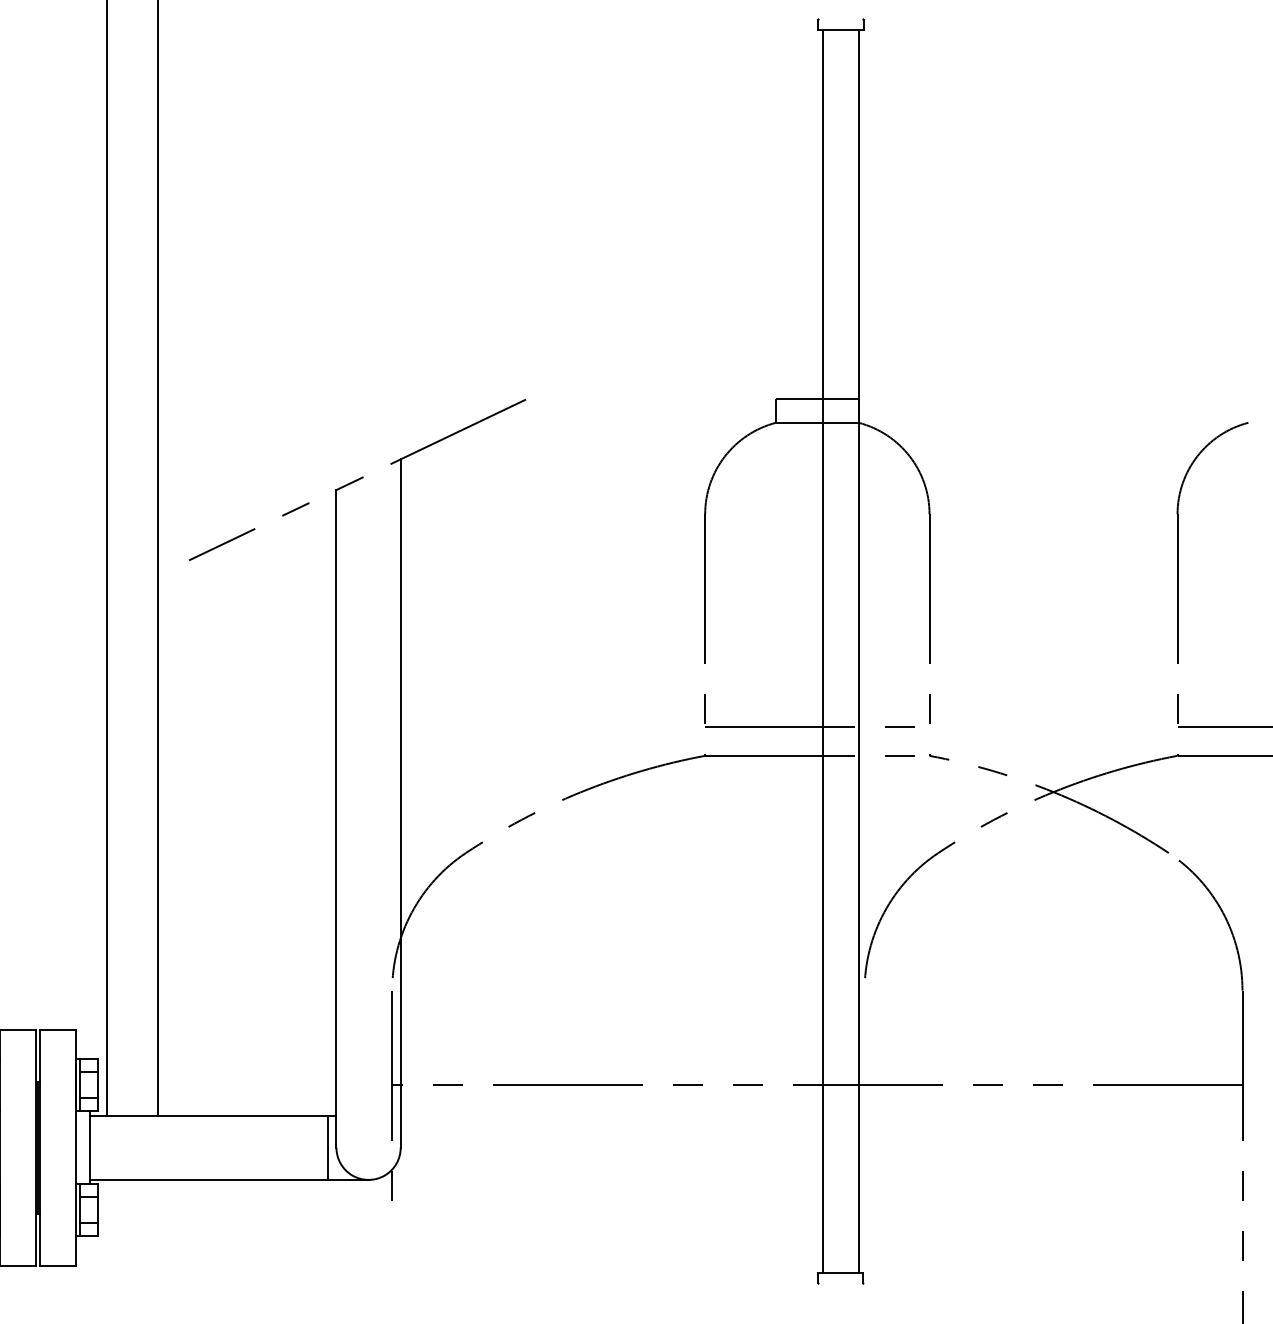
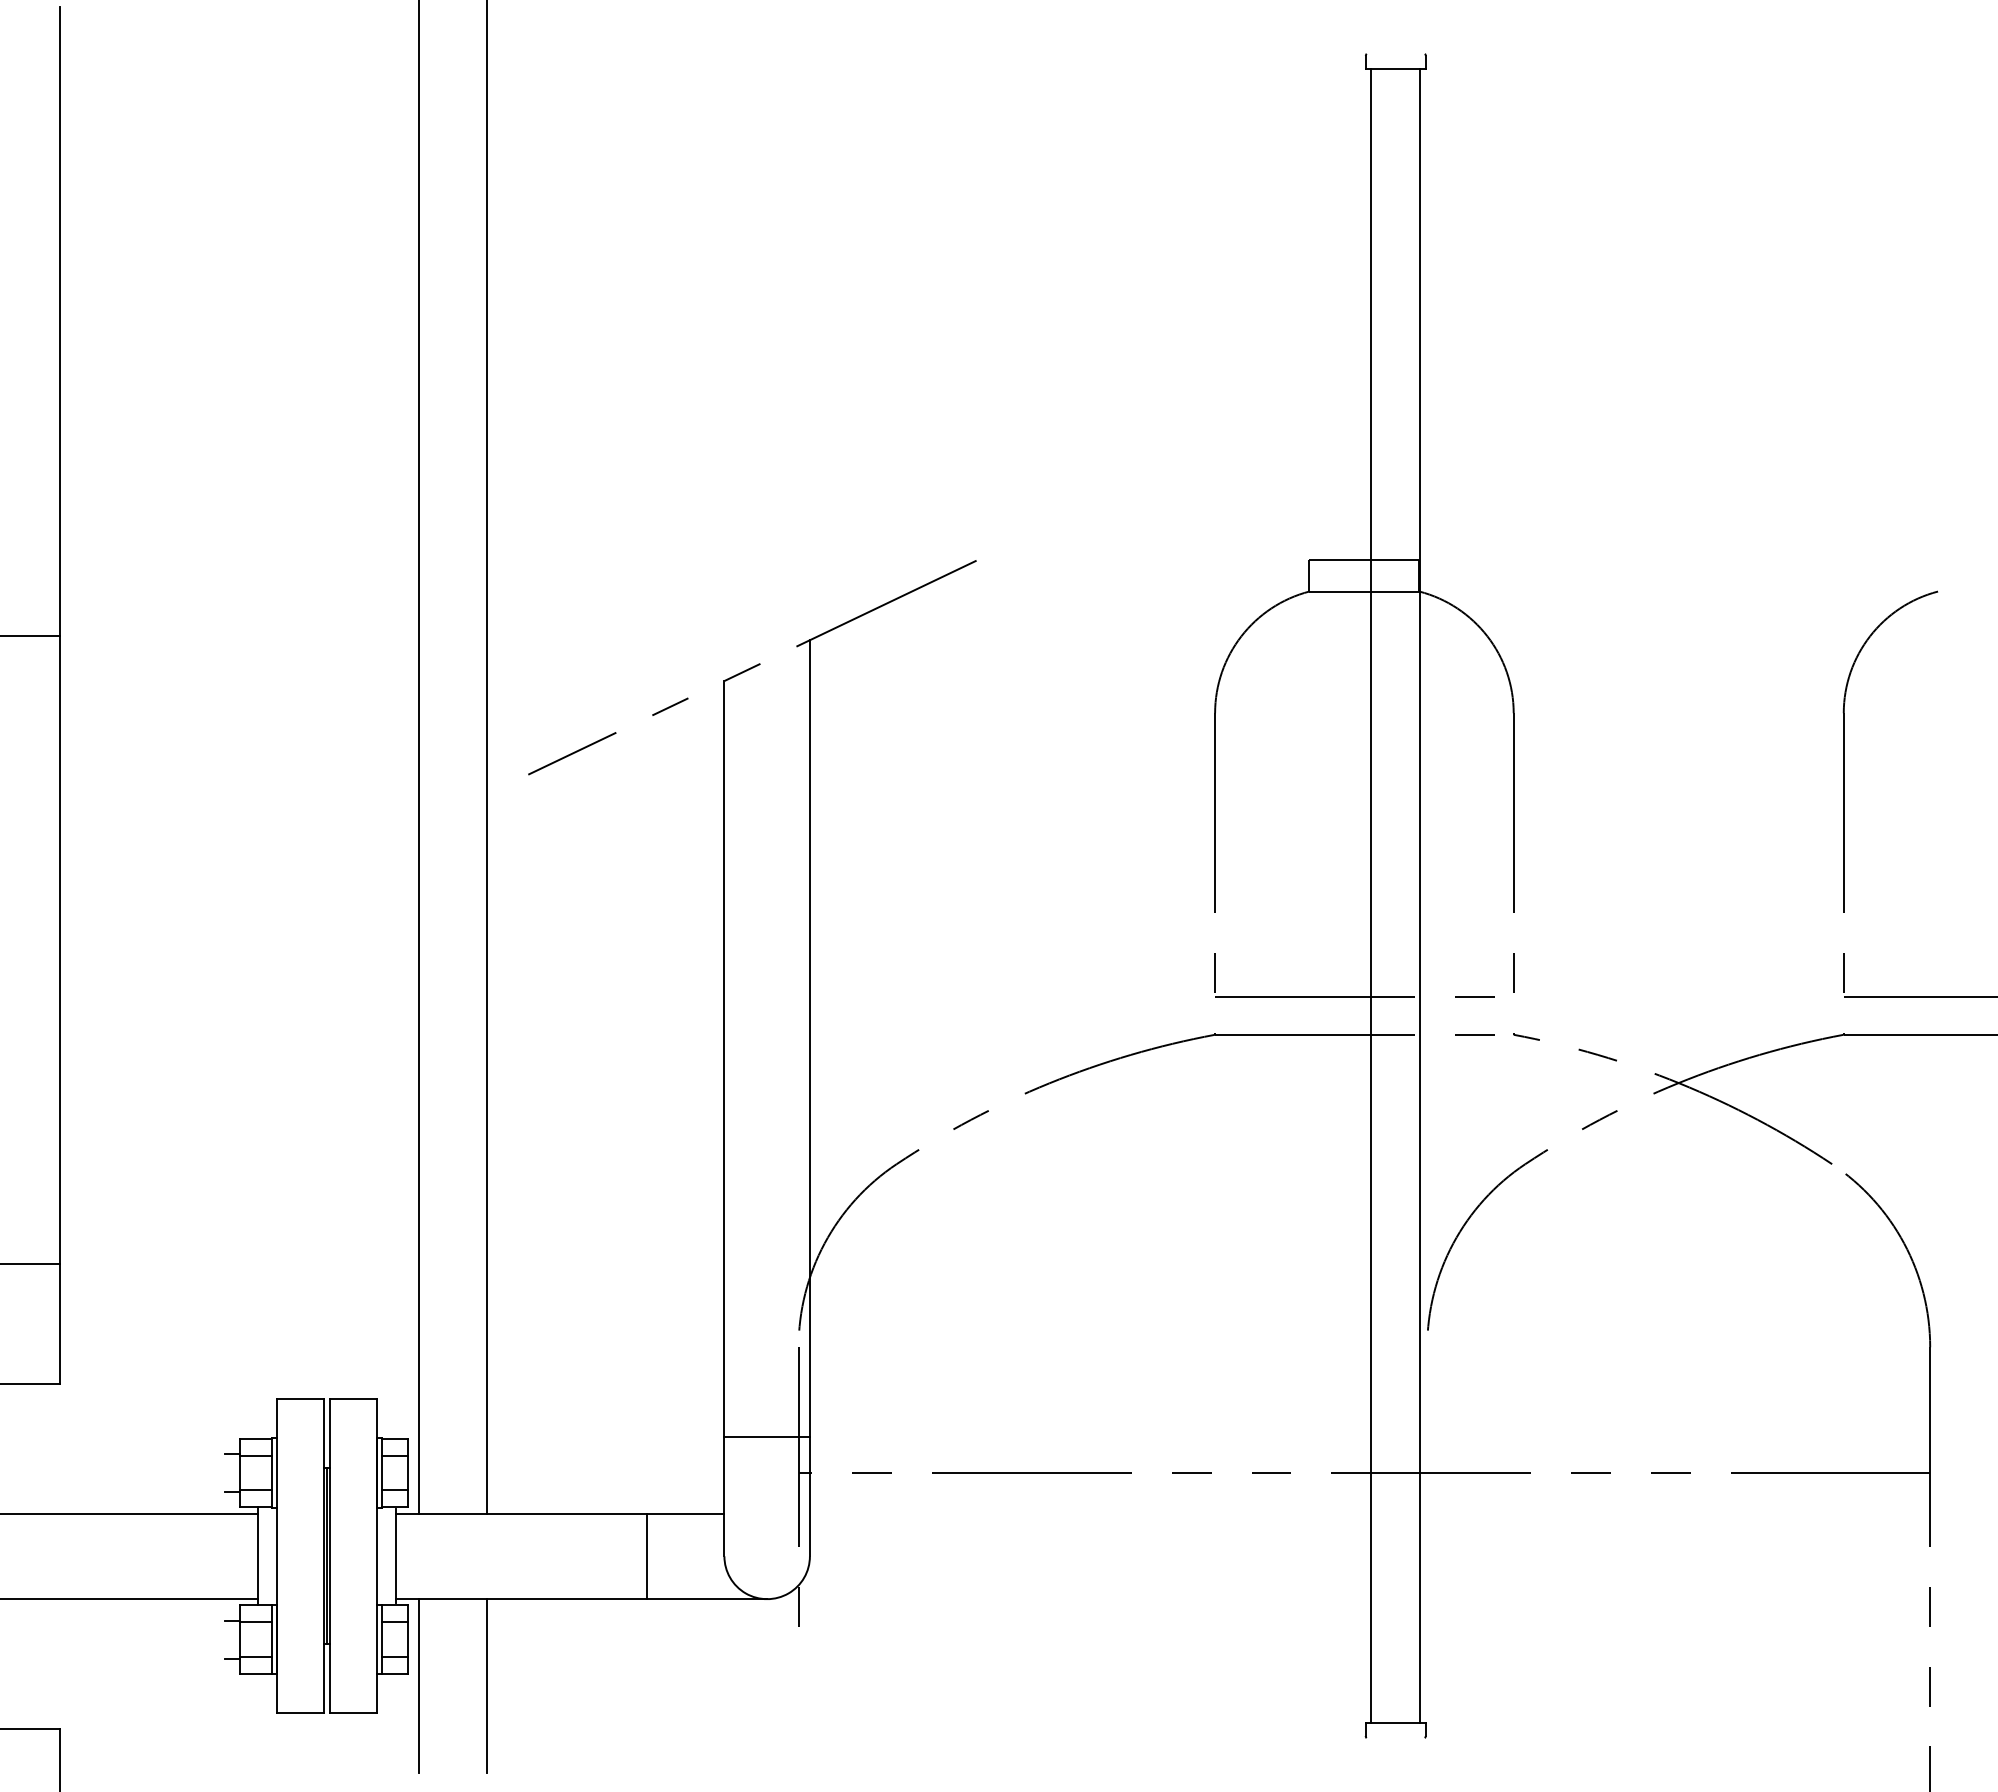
line: (368, 1057) -> (766, 1436), added
line: (328, 1147) -> (647, 1556), moved
line: (106, 1245) -> (418, 1686), added
line: (157, 1245) -> (486, 1686), added

